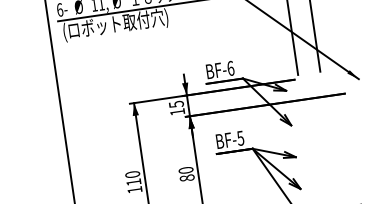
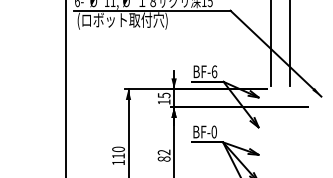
text: (239, 137) -> (213, 131), BF-5 -> BF-0
text: (185, 170) -> (163, 152), 80 -> 82

